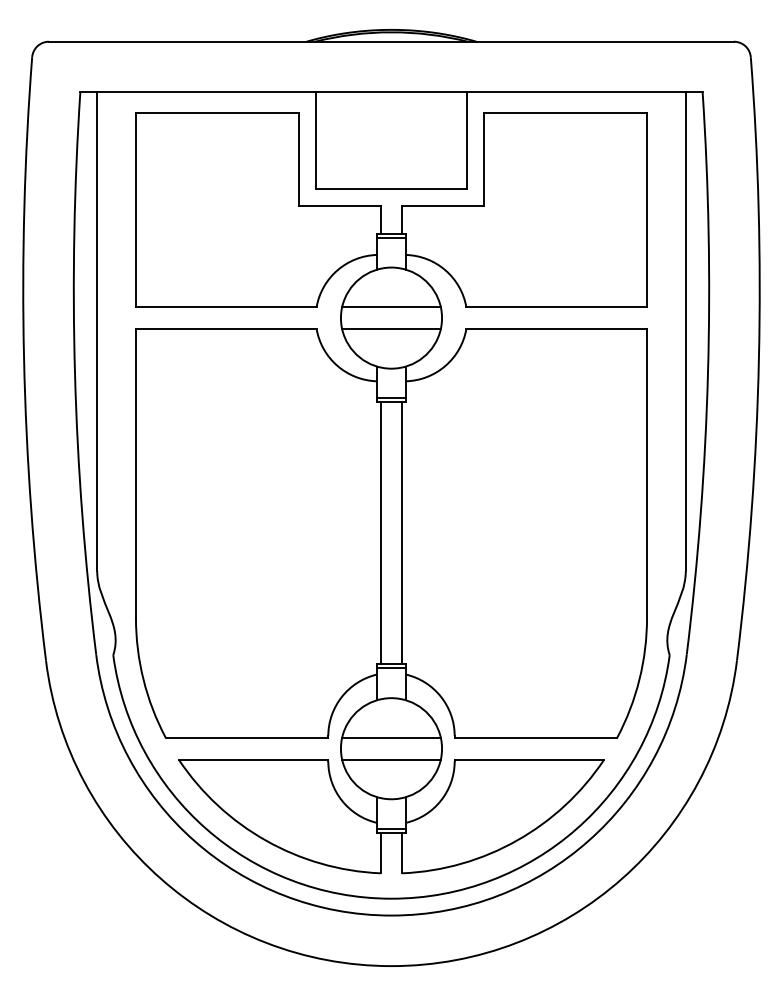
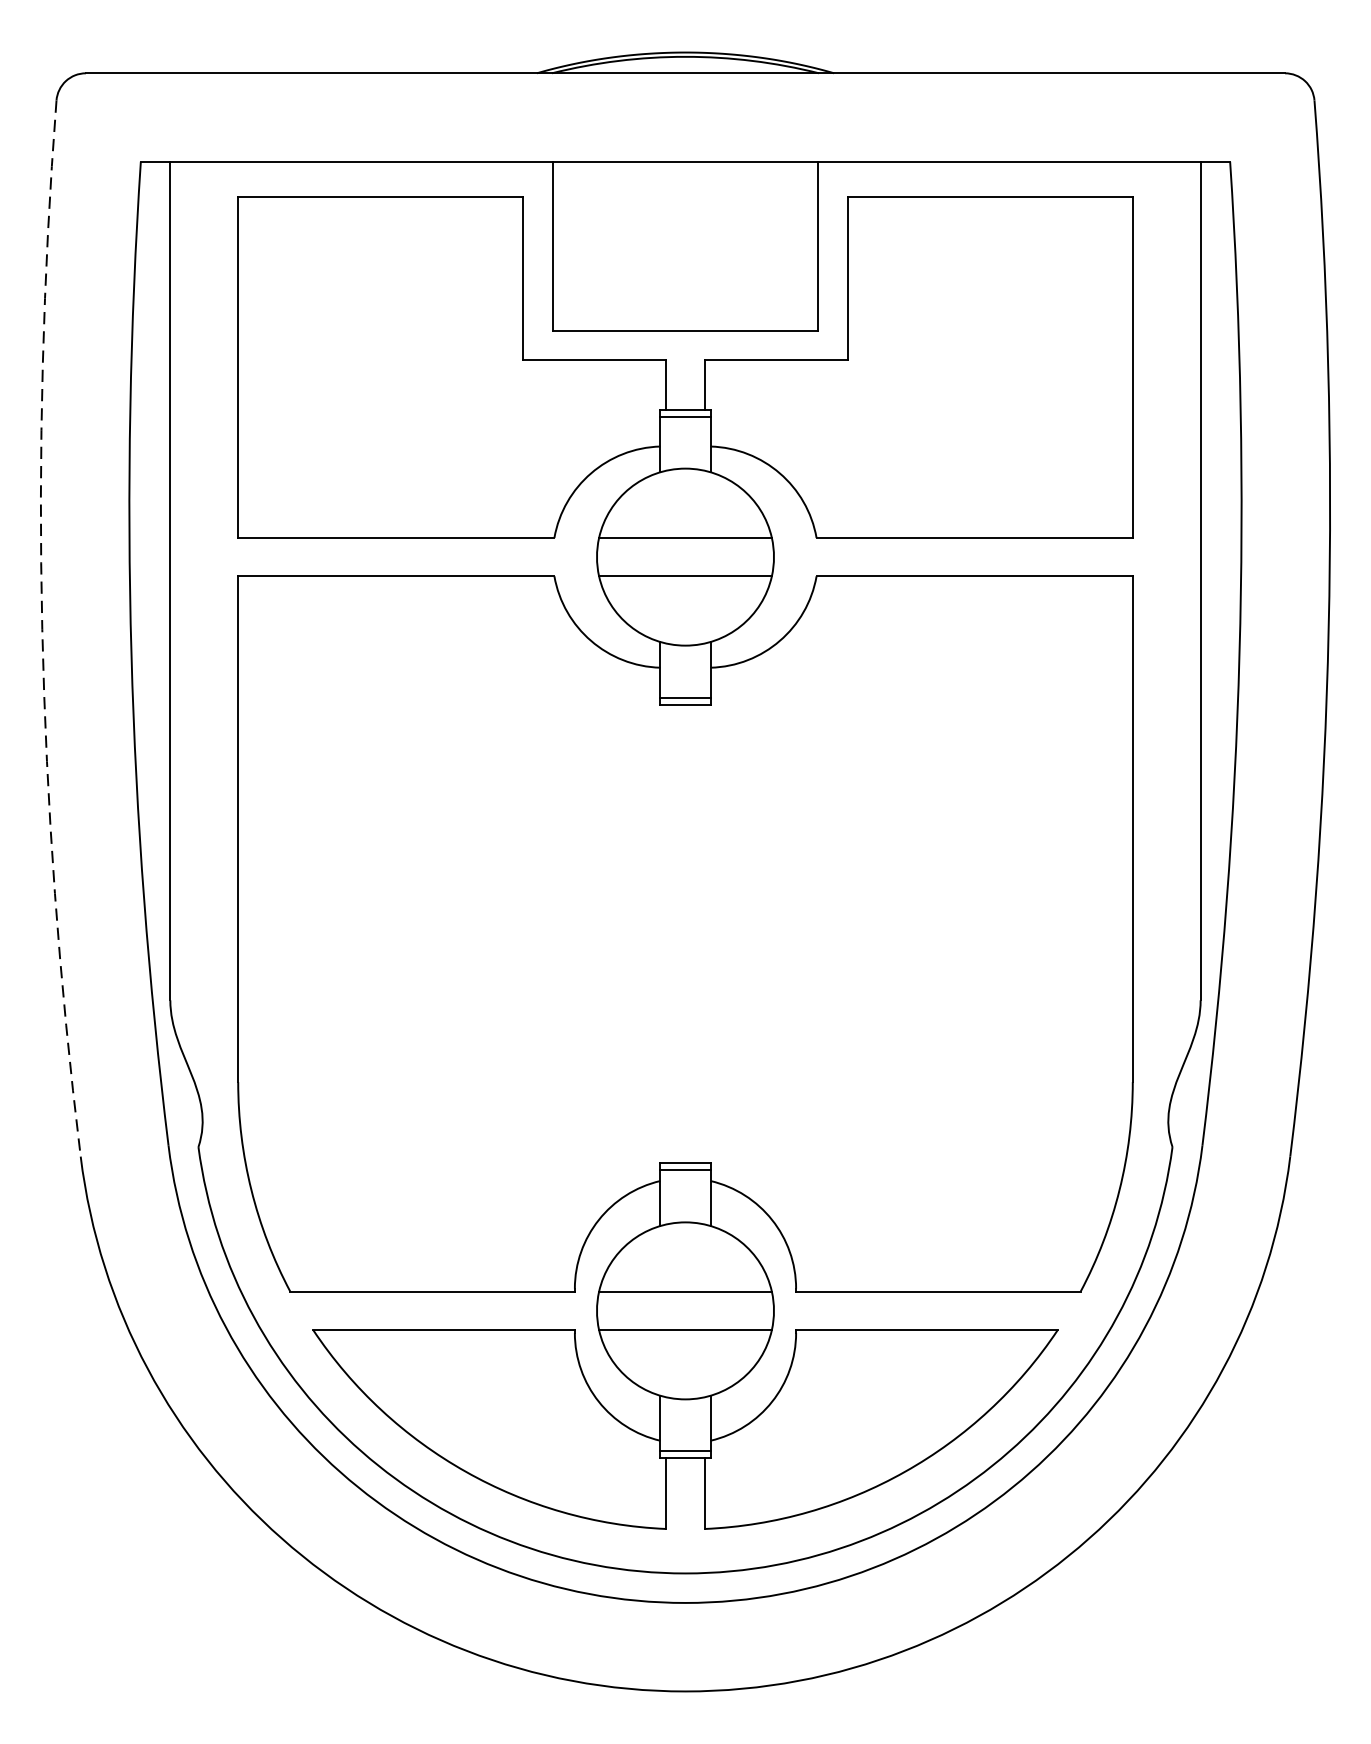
arc: (24, 359) -> (43, 629), solid -> dashed
line: (380, 533) -> (666, 934), removed
line: (402, 533) -> (704, 934), removed

